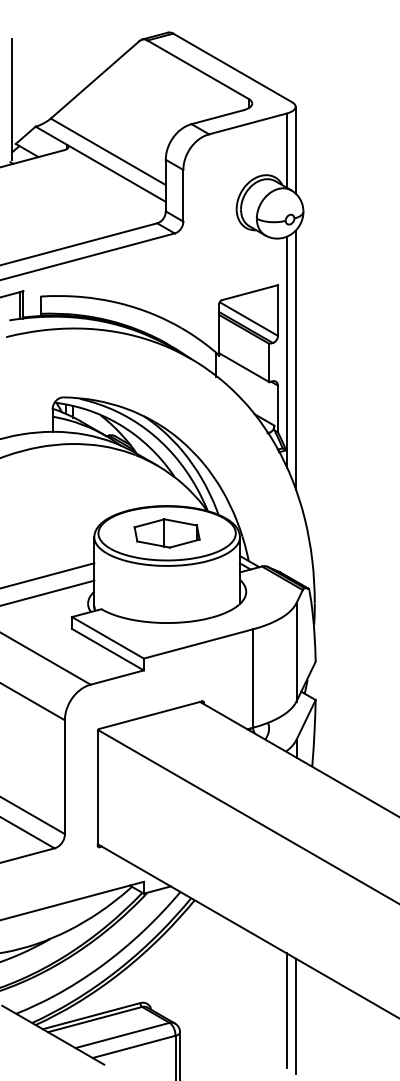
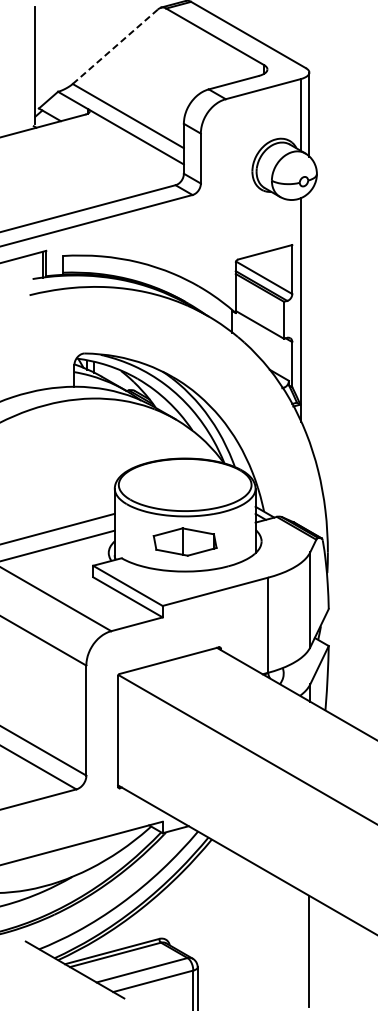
line: (95, 79) -> (115, 46), solid -> dashed
line: (295, 360) -> (309, 317), removed
part: (166, 533) -> (184, 542), moved
line: (286, 1010) -> (300, 946), removed

